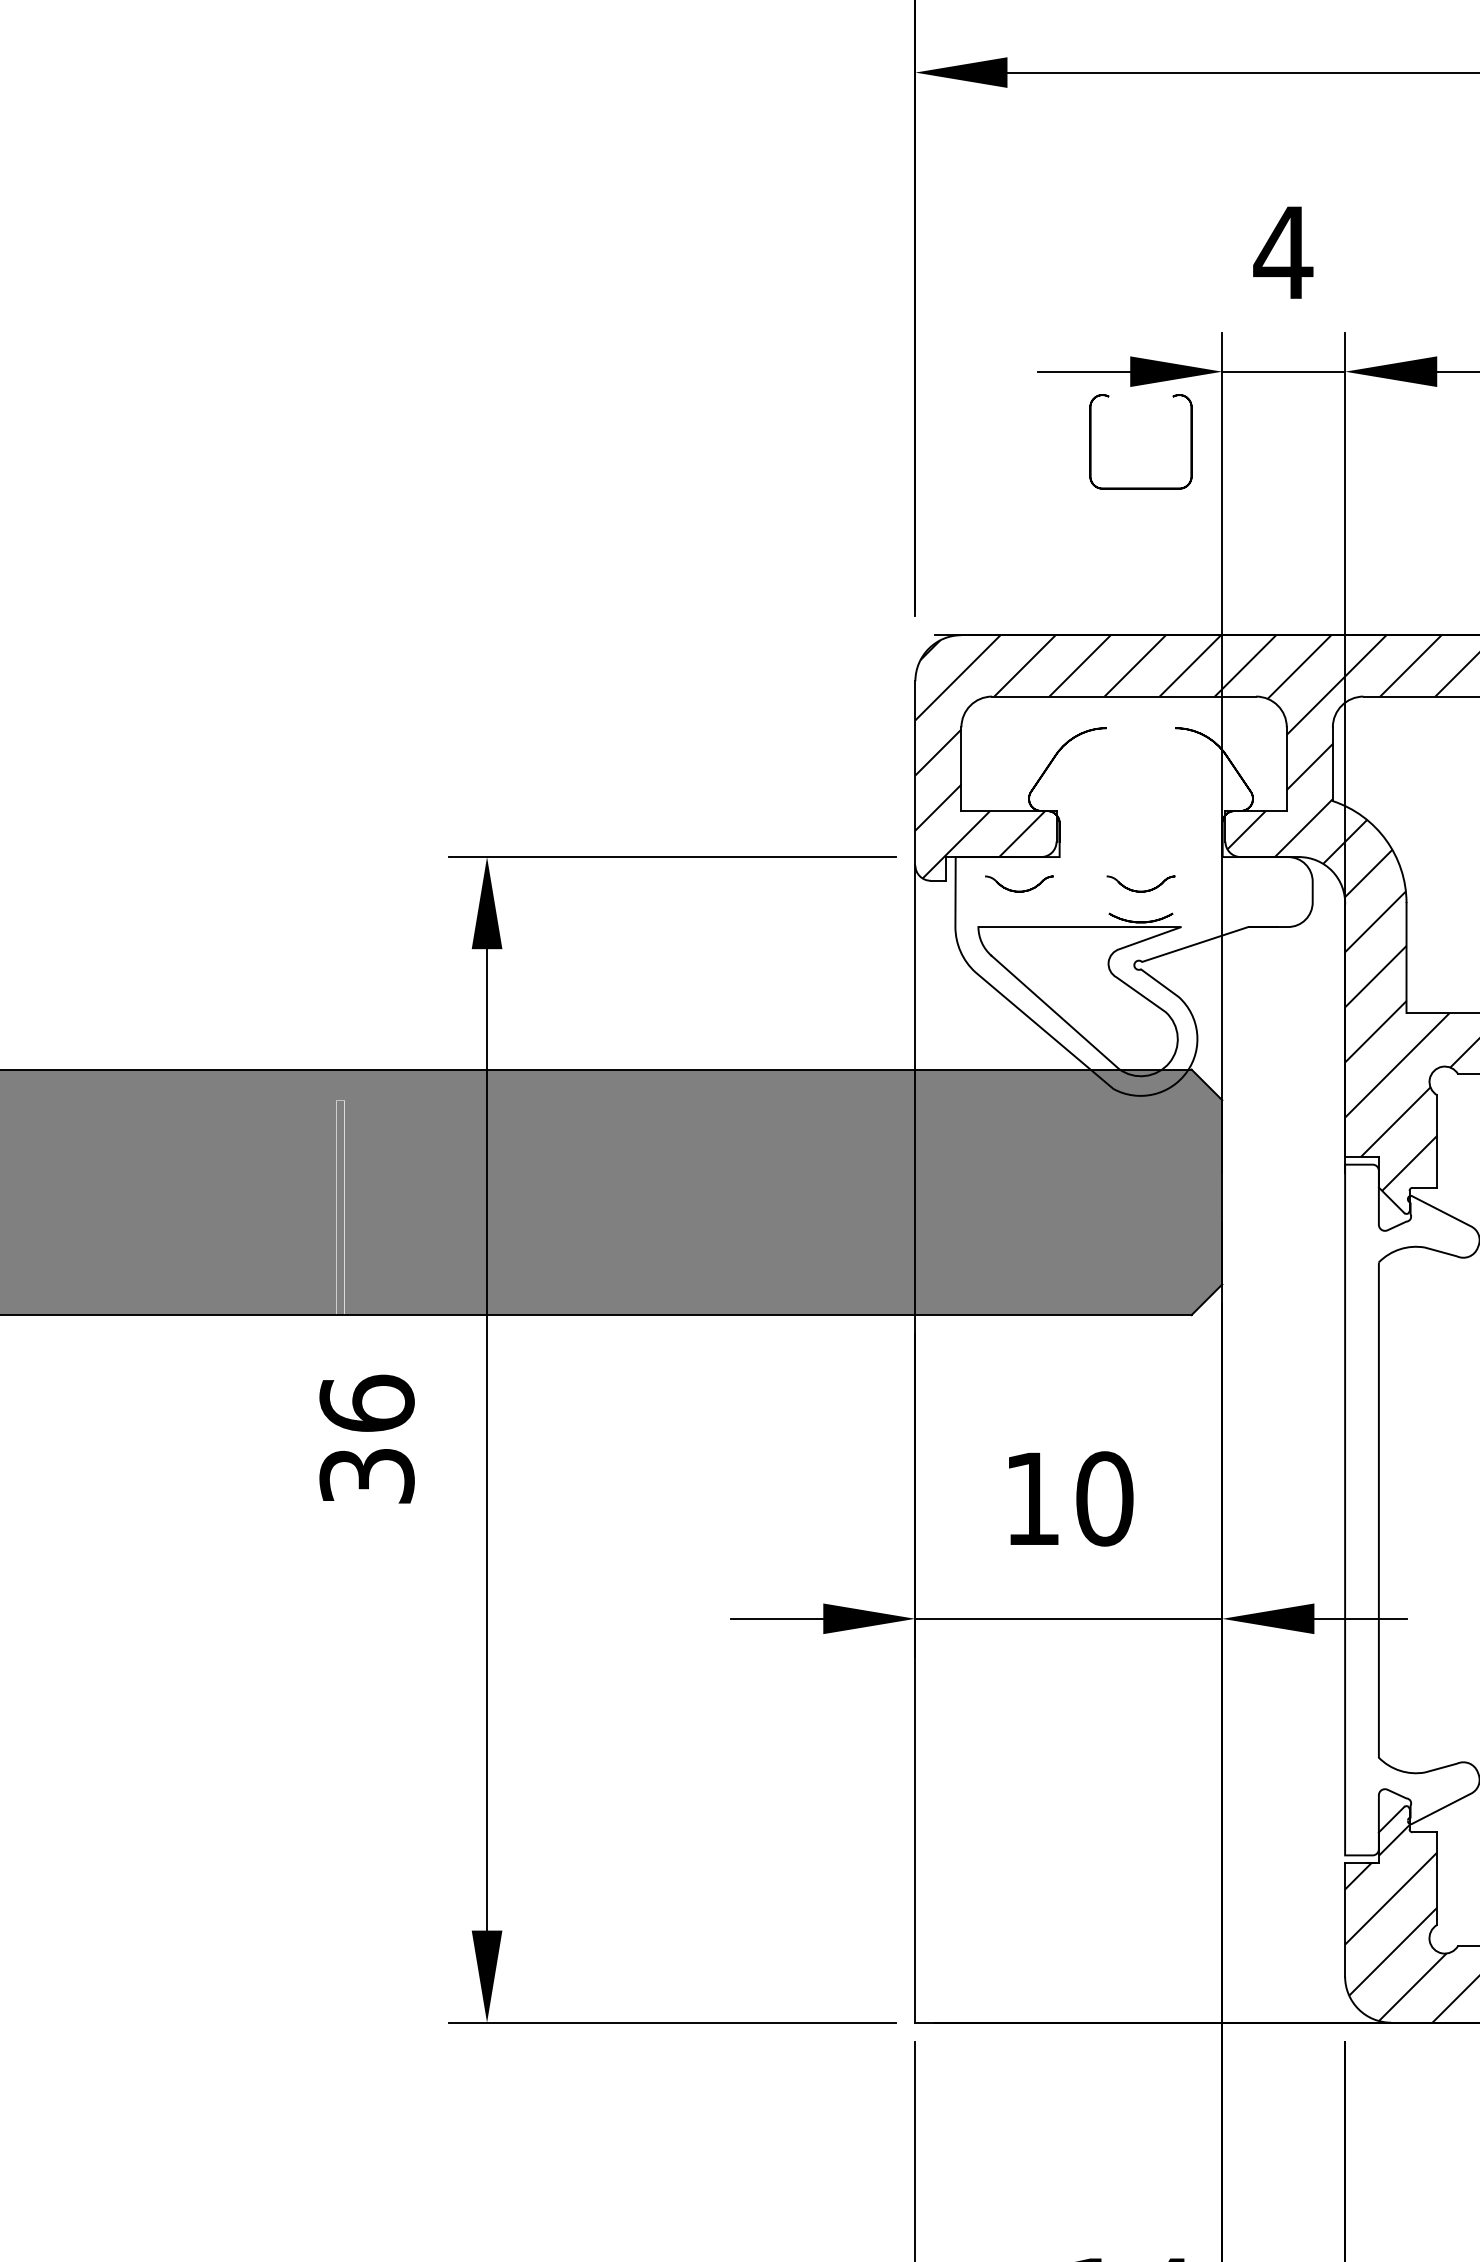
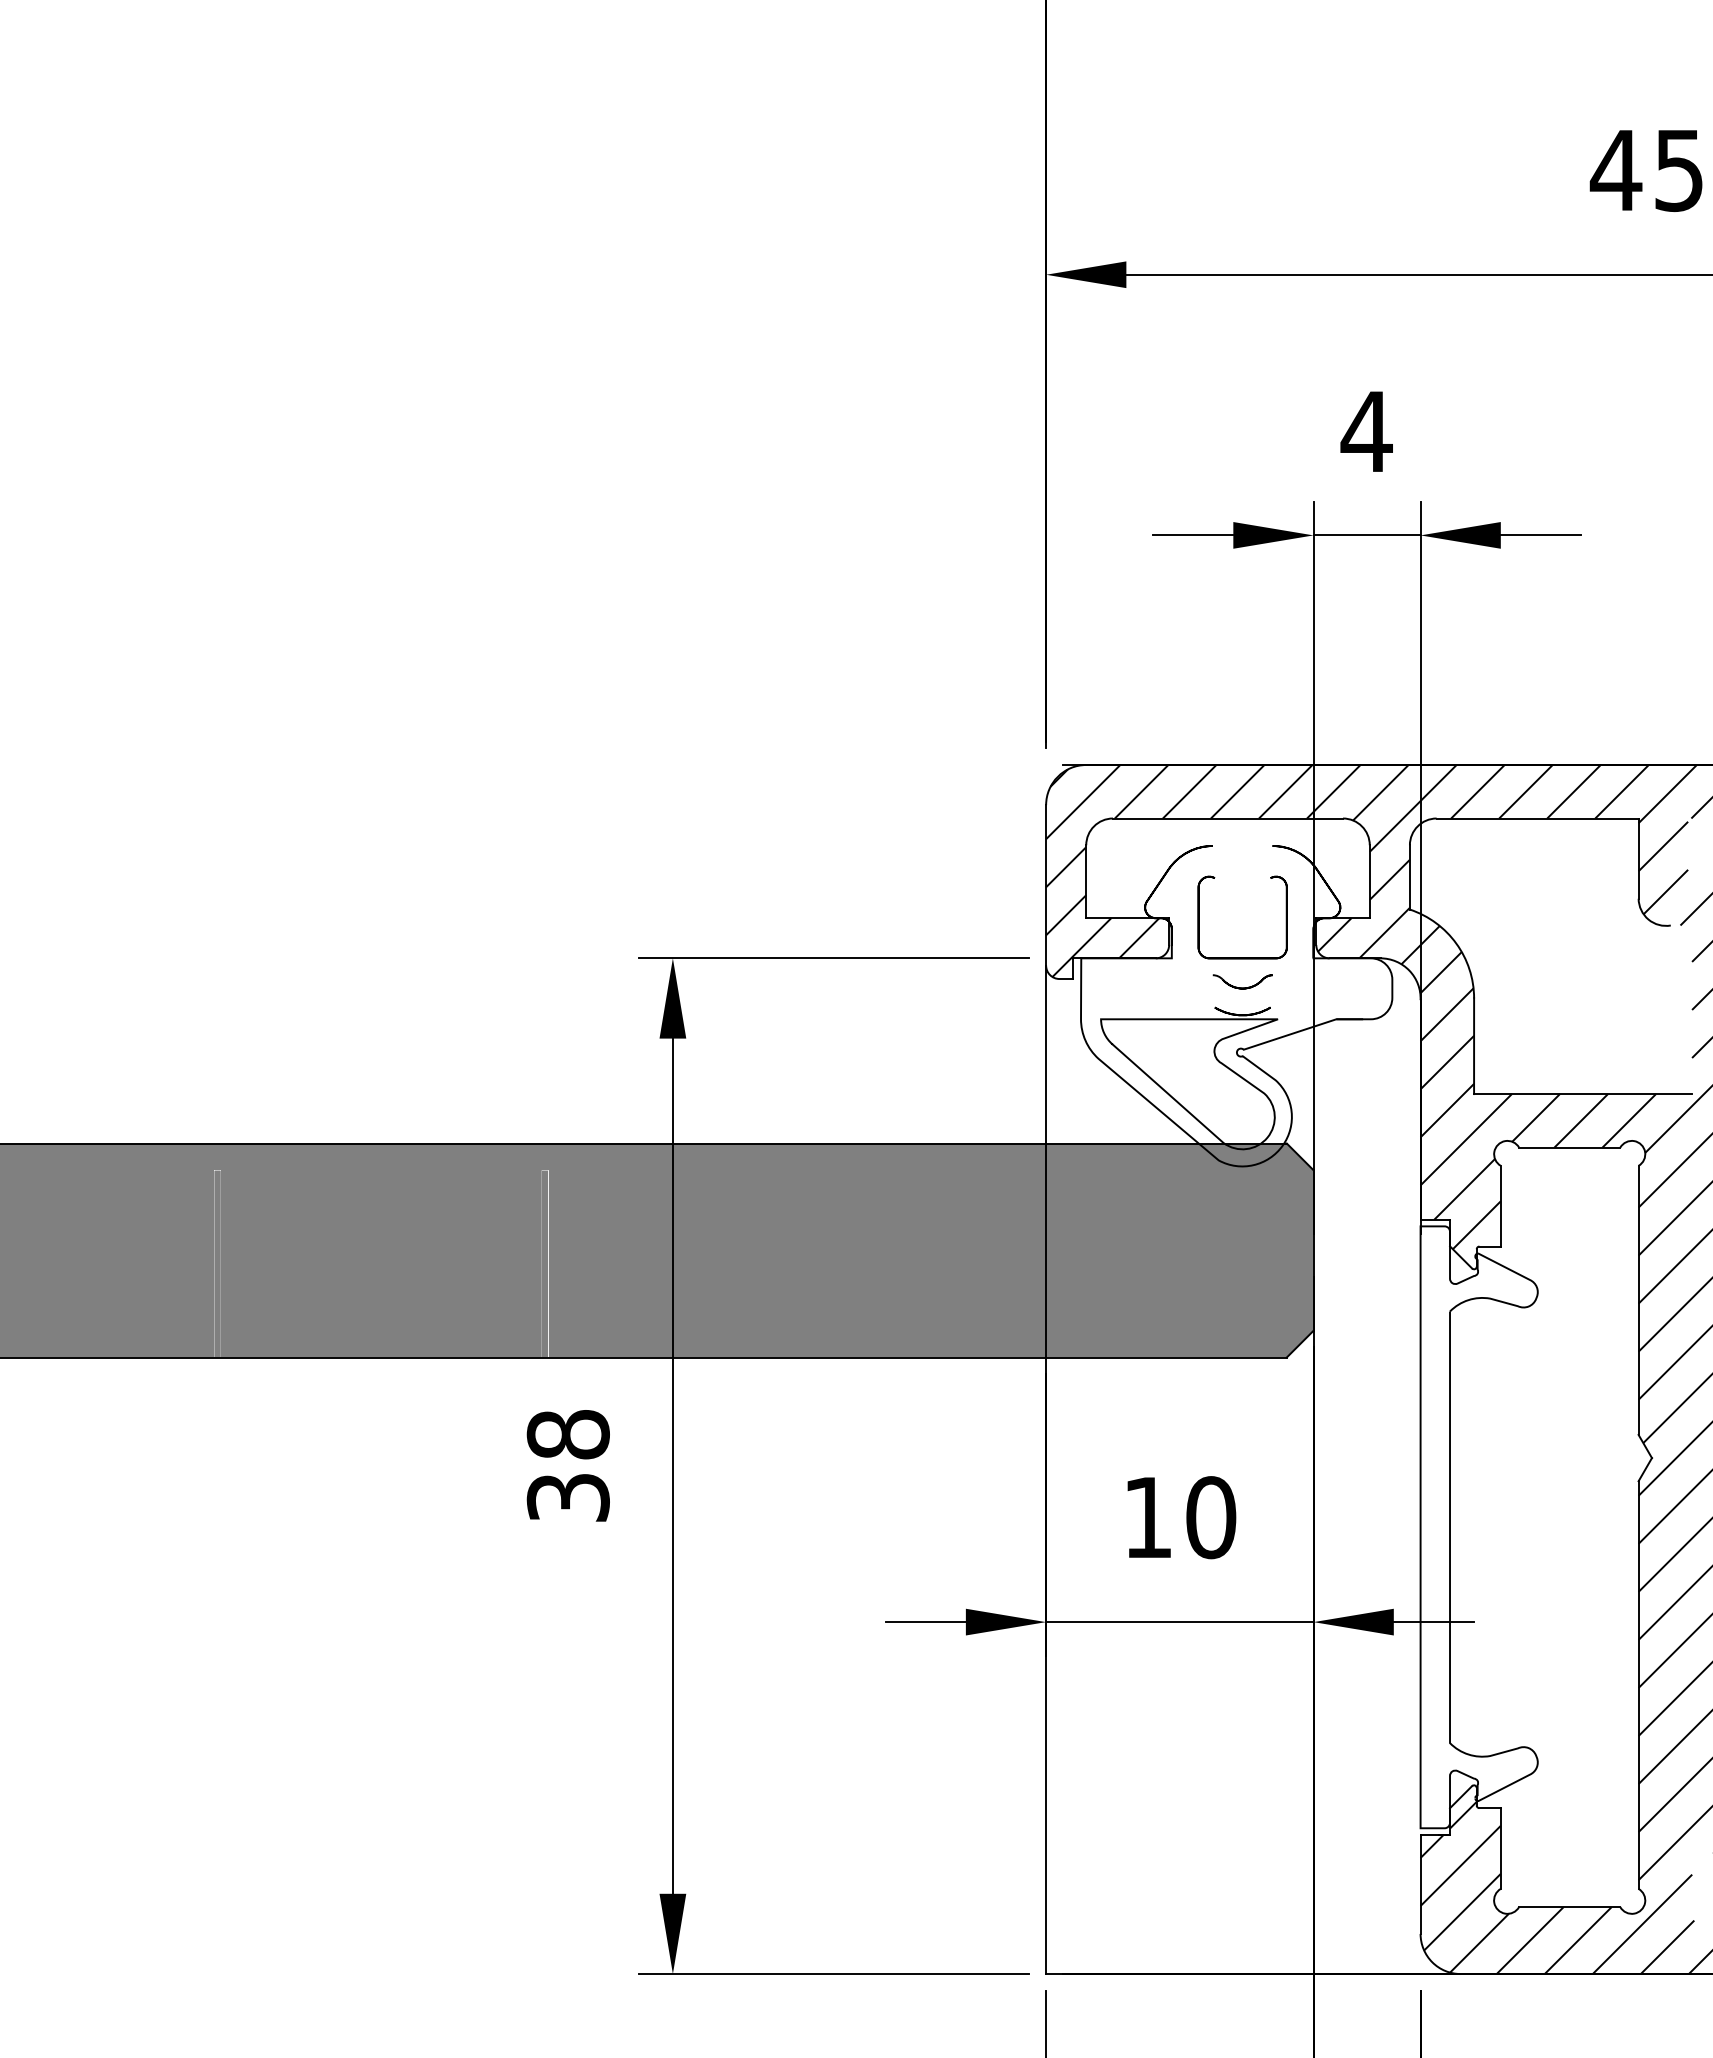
part: (1140, 487) -> (1242, 957), moved
part: (1019, 883) -> (1136, 981), removed
text: (366, 1403) -> (567, 1434), 36 -> 38

